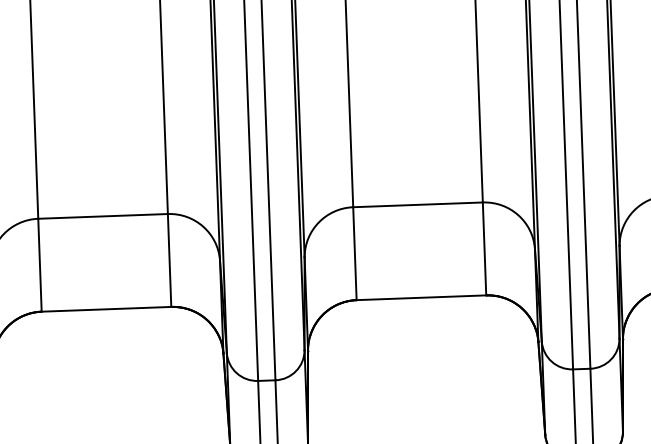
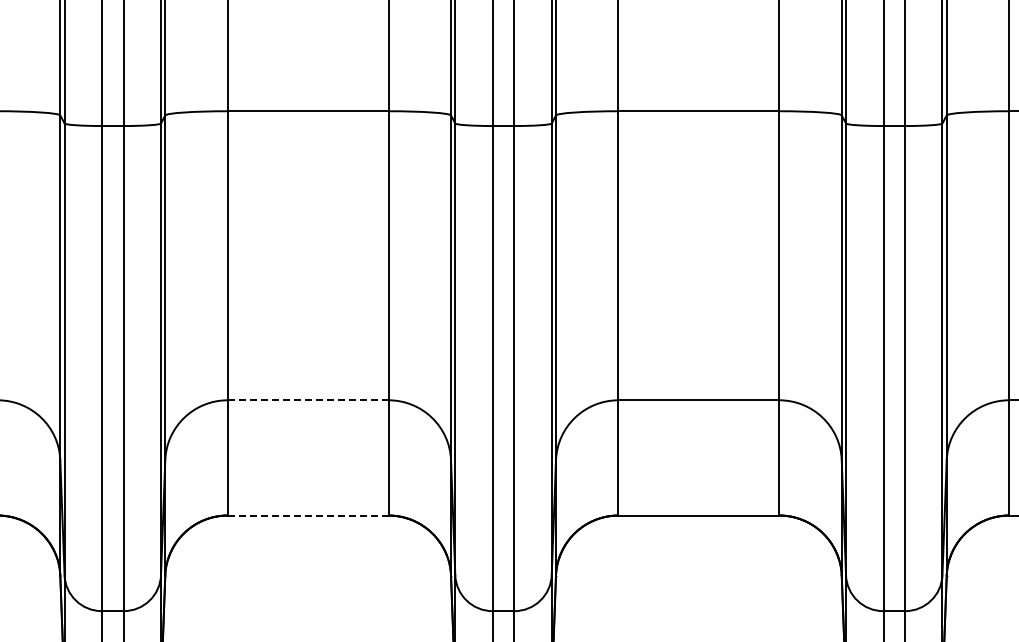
line: (102, 216) -> (307, 400), solid -> dashed
line: (105, 309) -> (307, 515), solid -> dashed

